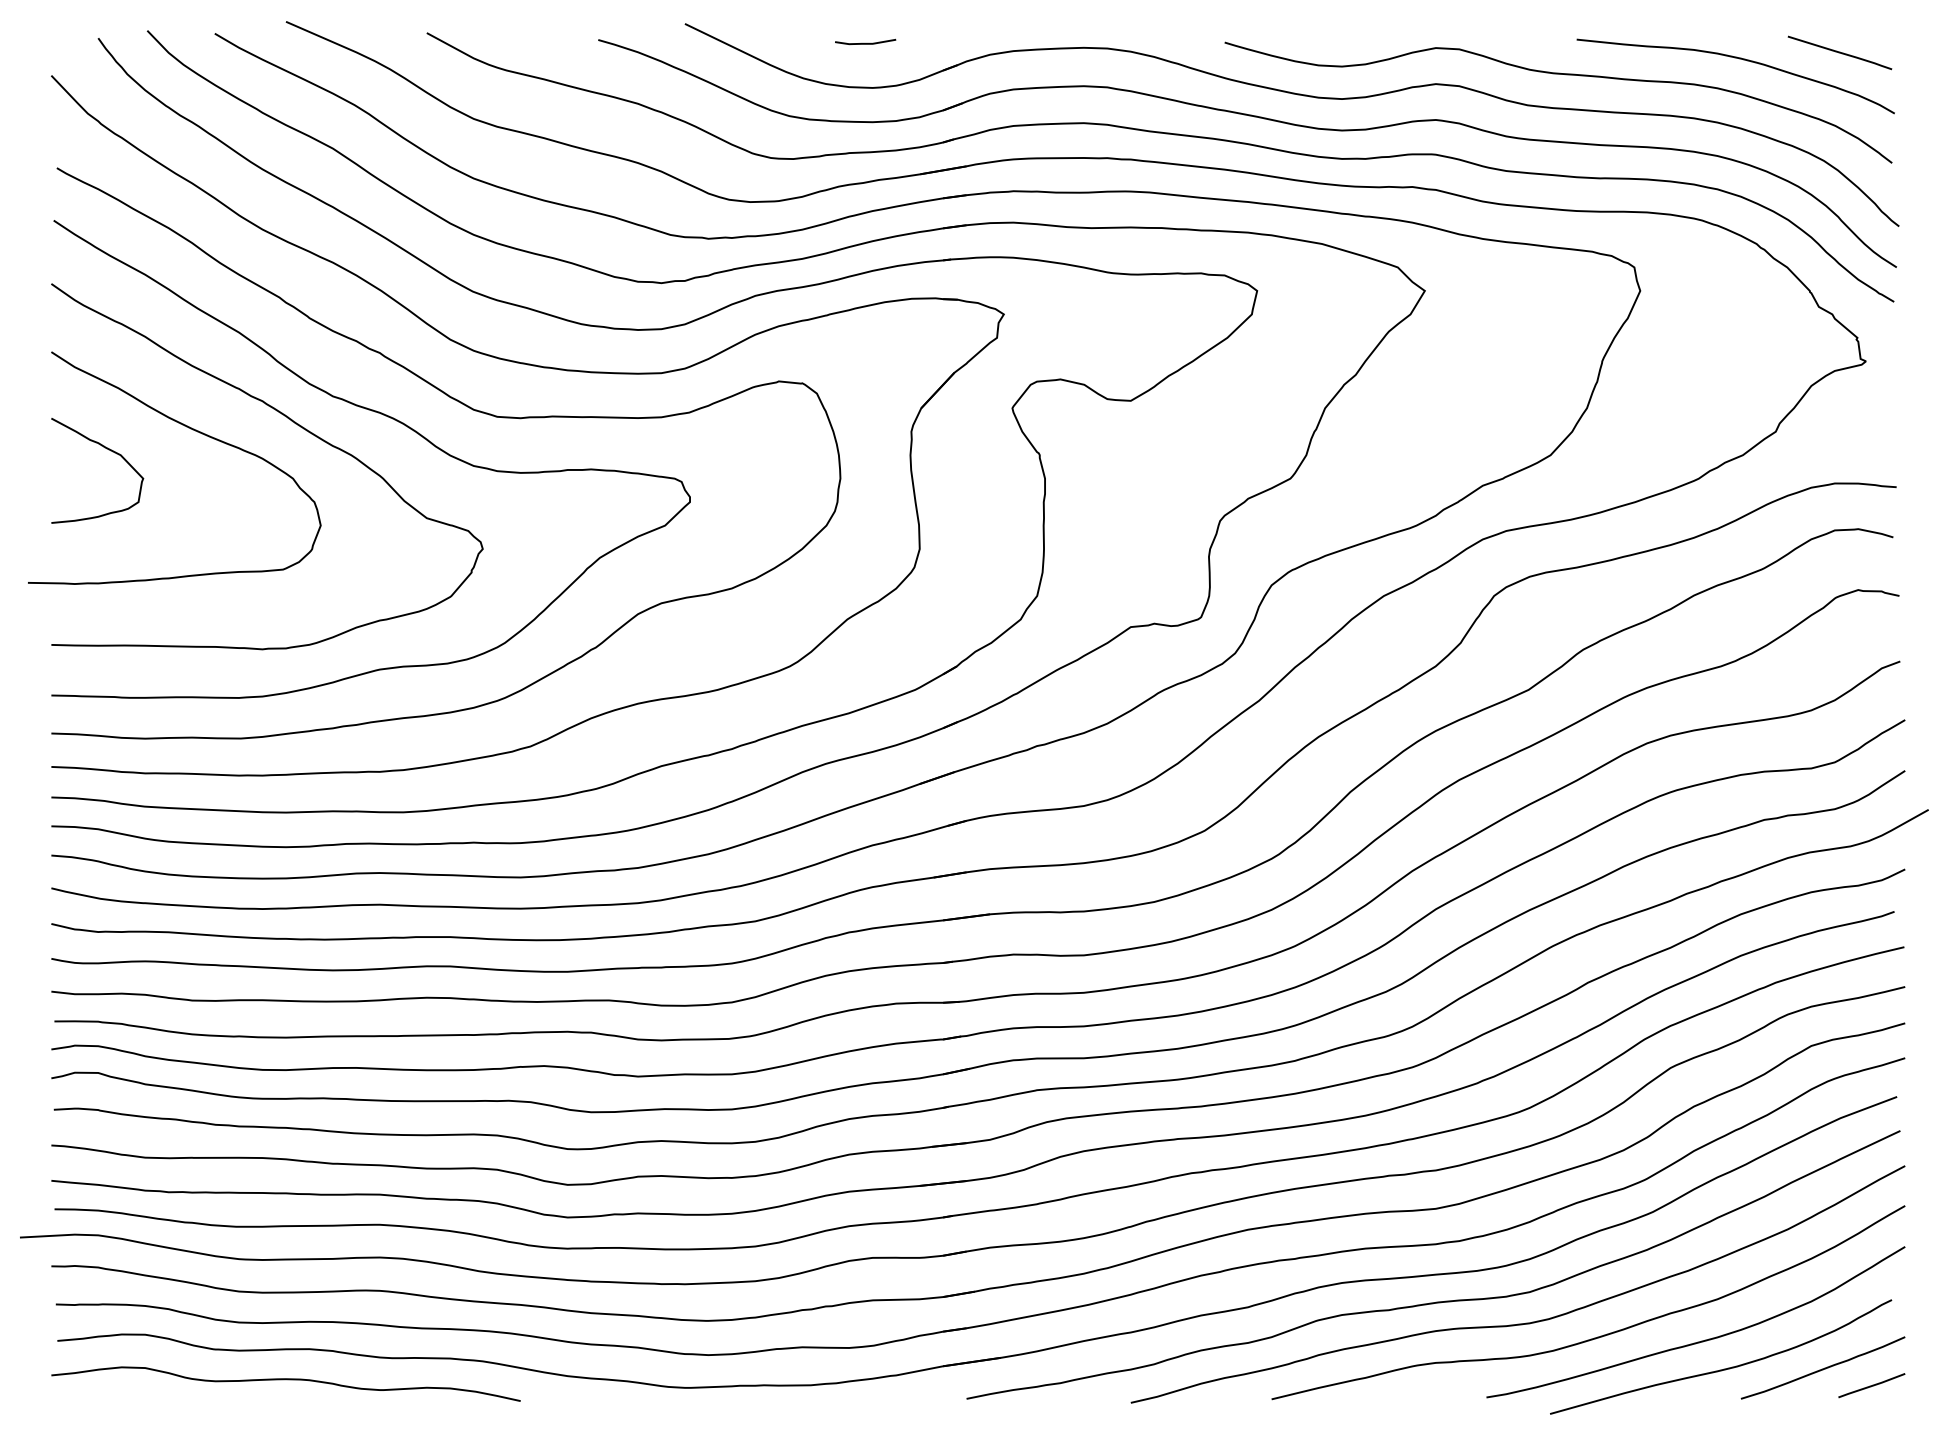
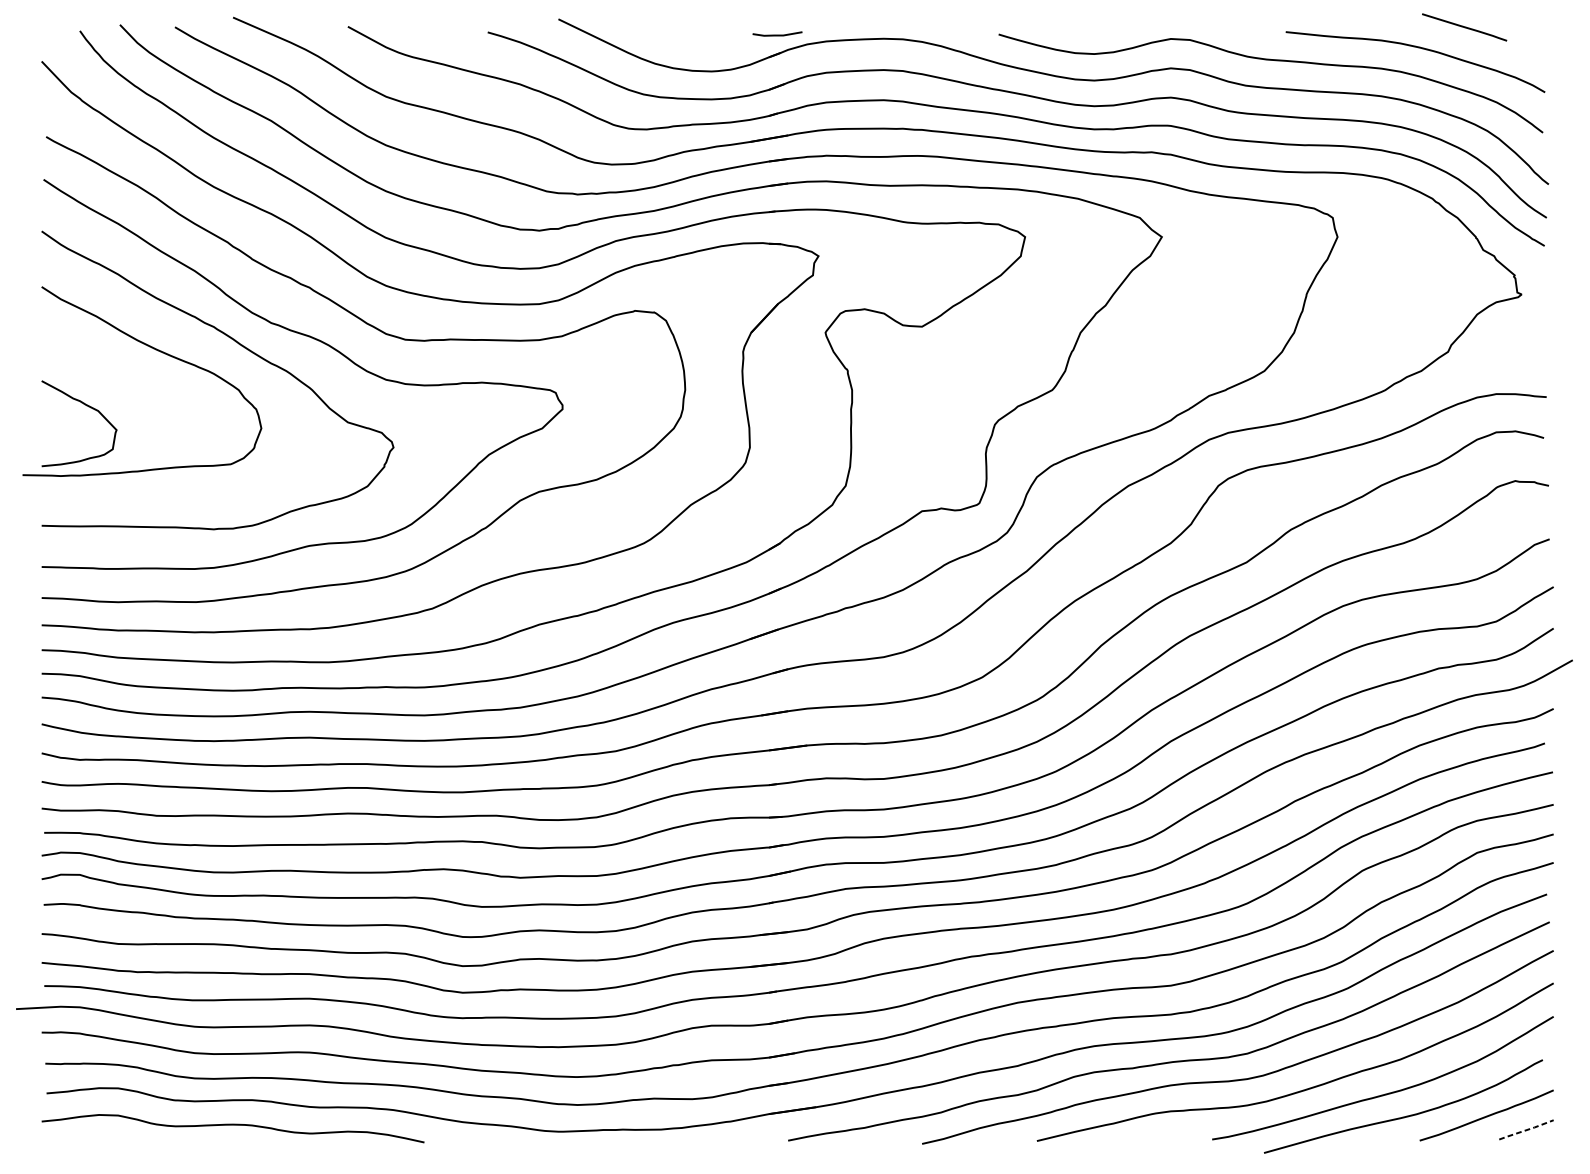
line: (865, 42) -> (777, 34), moved
line: (1839, 52) -> (1464, 27), moved
curve: (108, 450) -> (88, 407), moved
line: (1872, 1385) -> (1527, 1129), solid -> dashed

